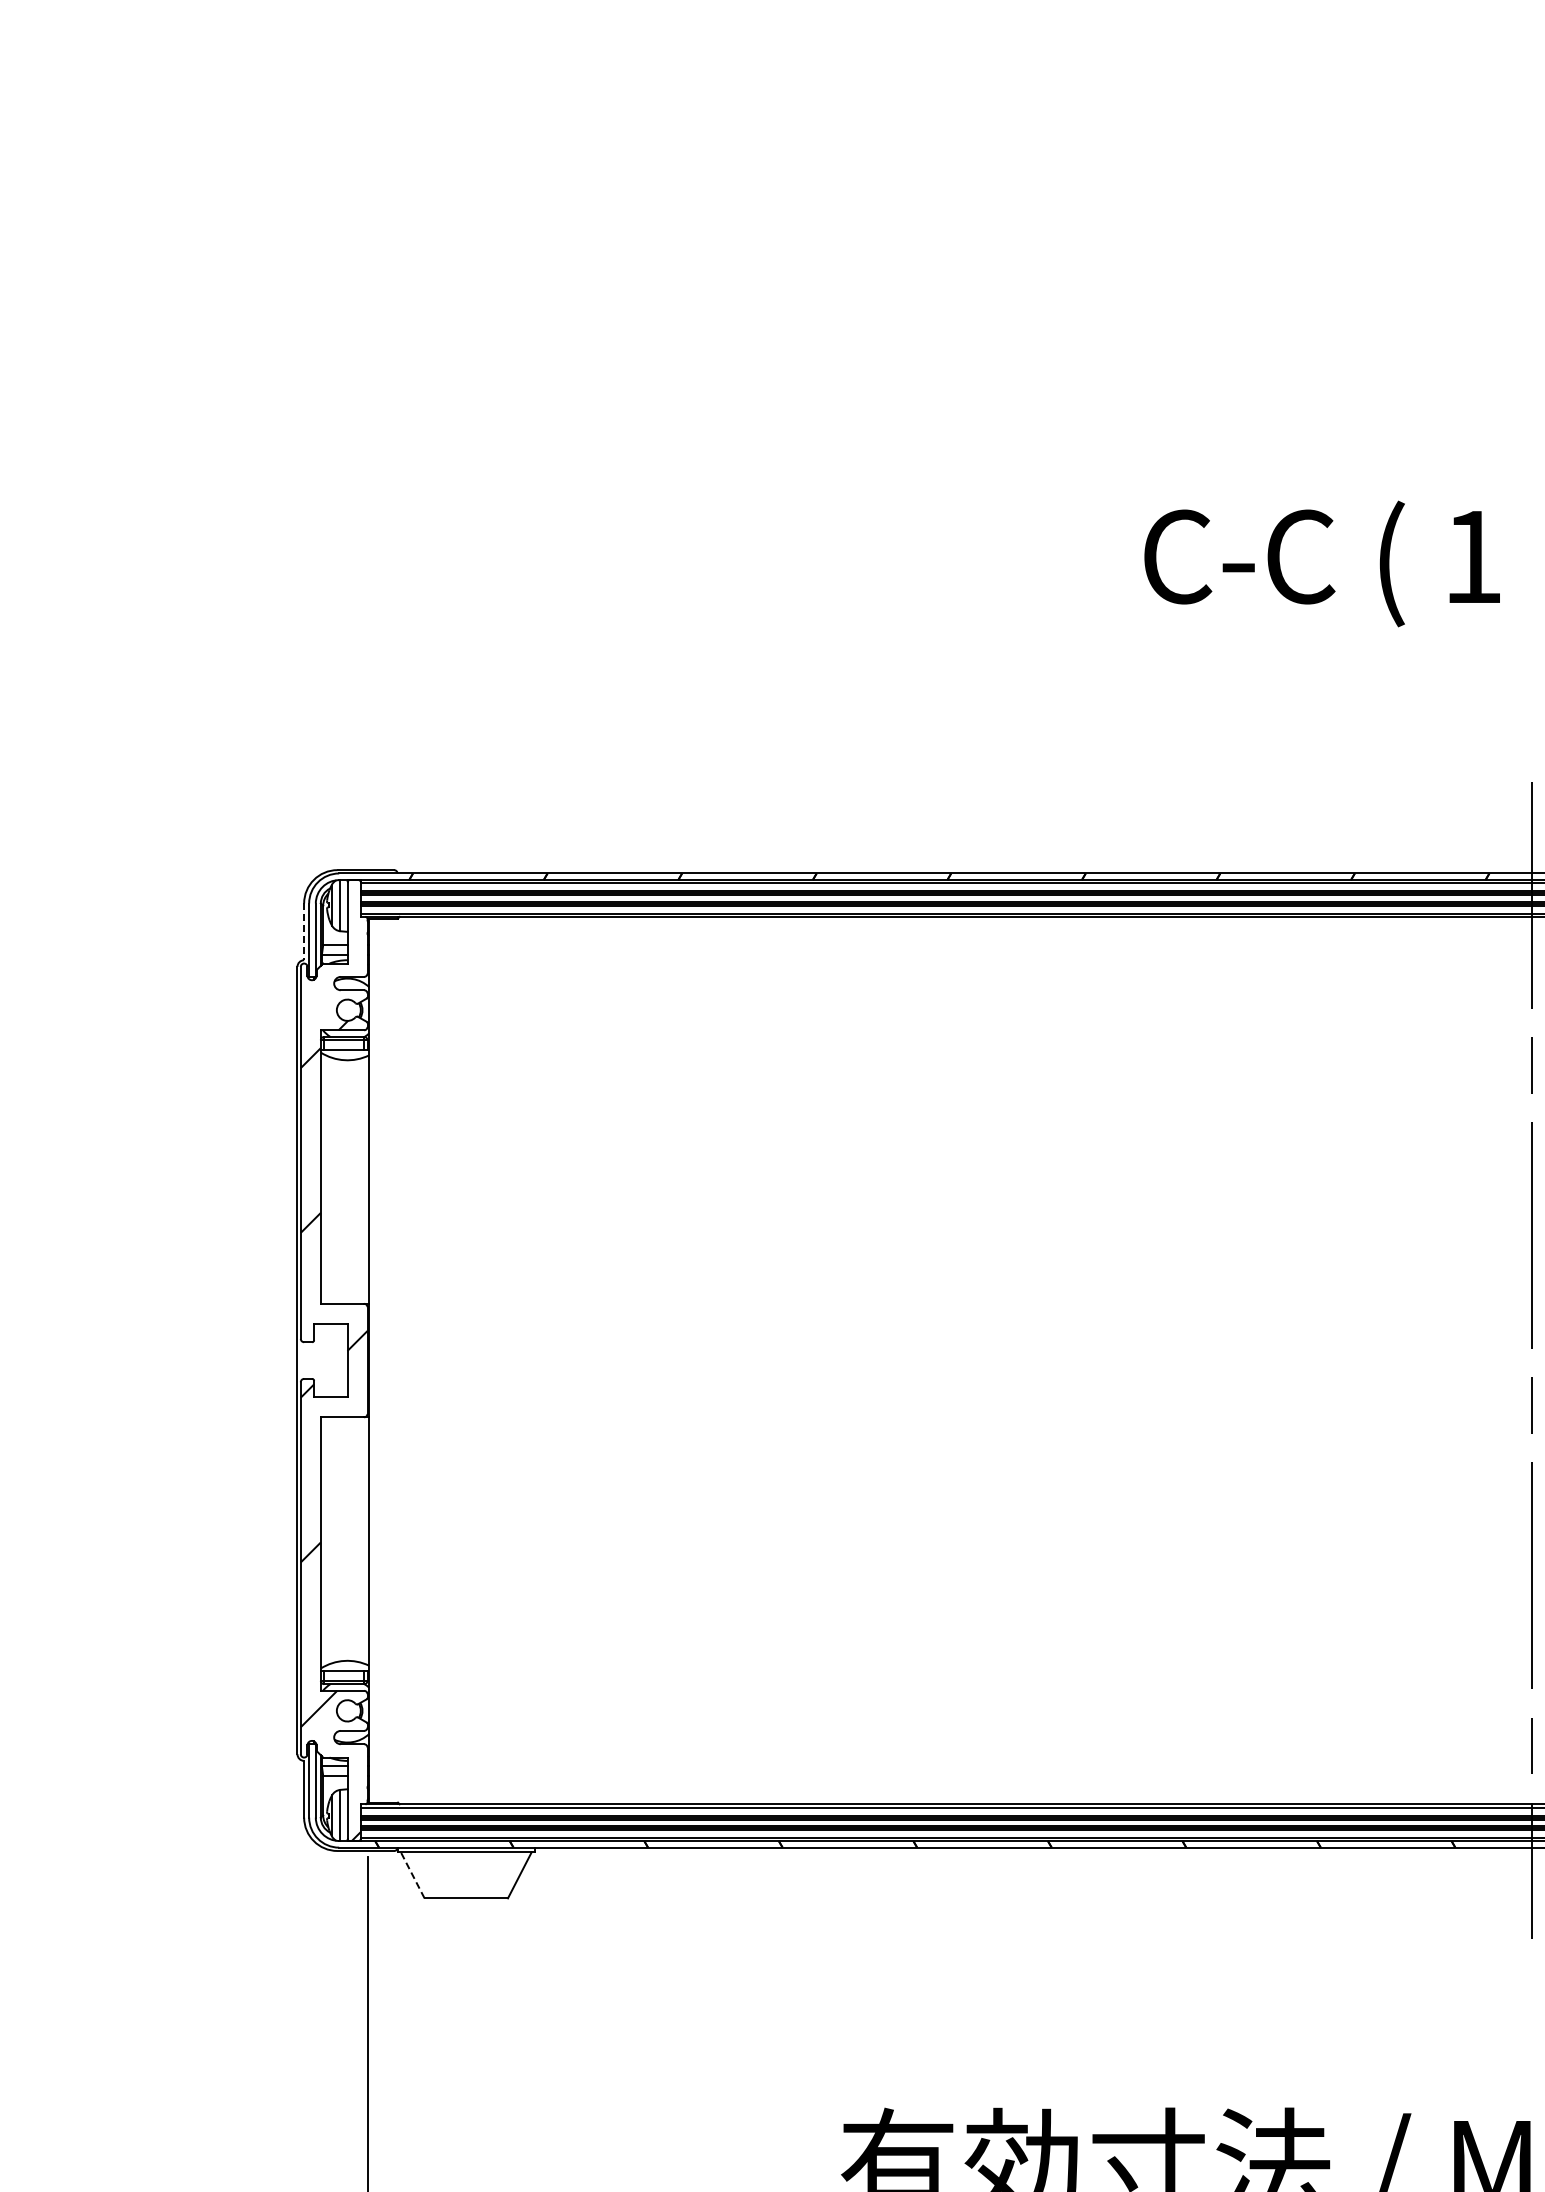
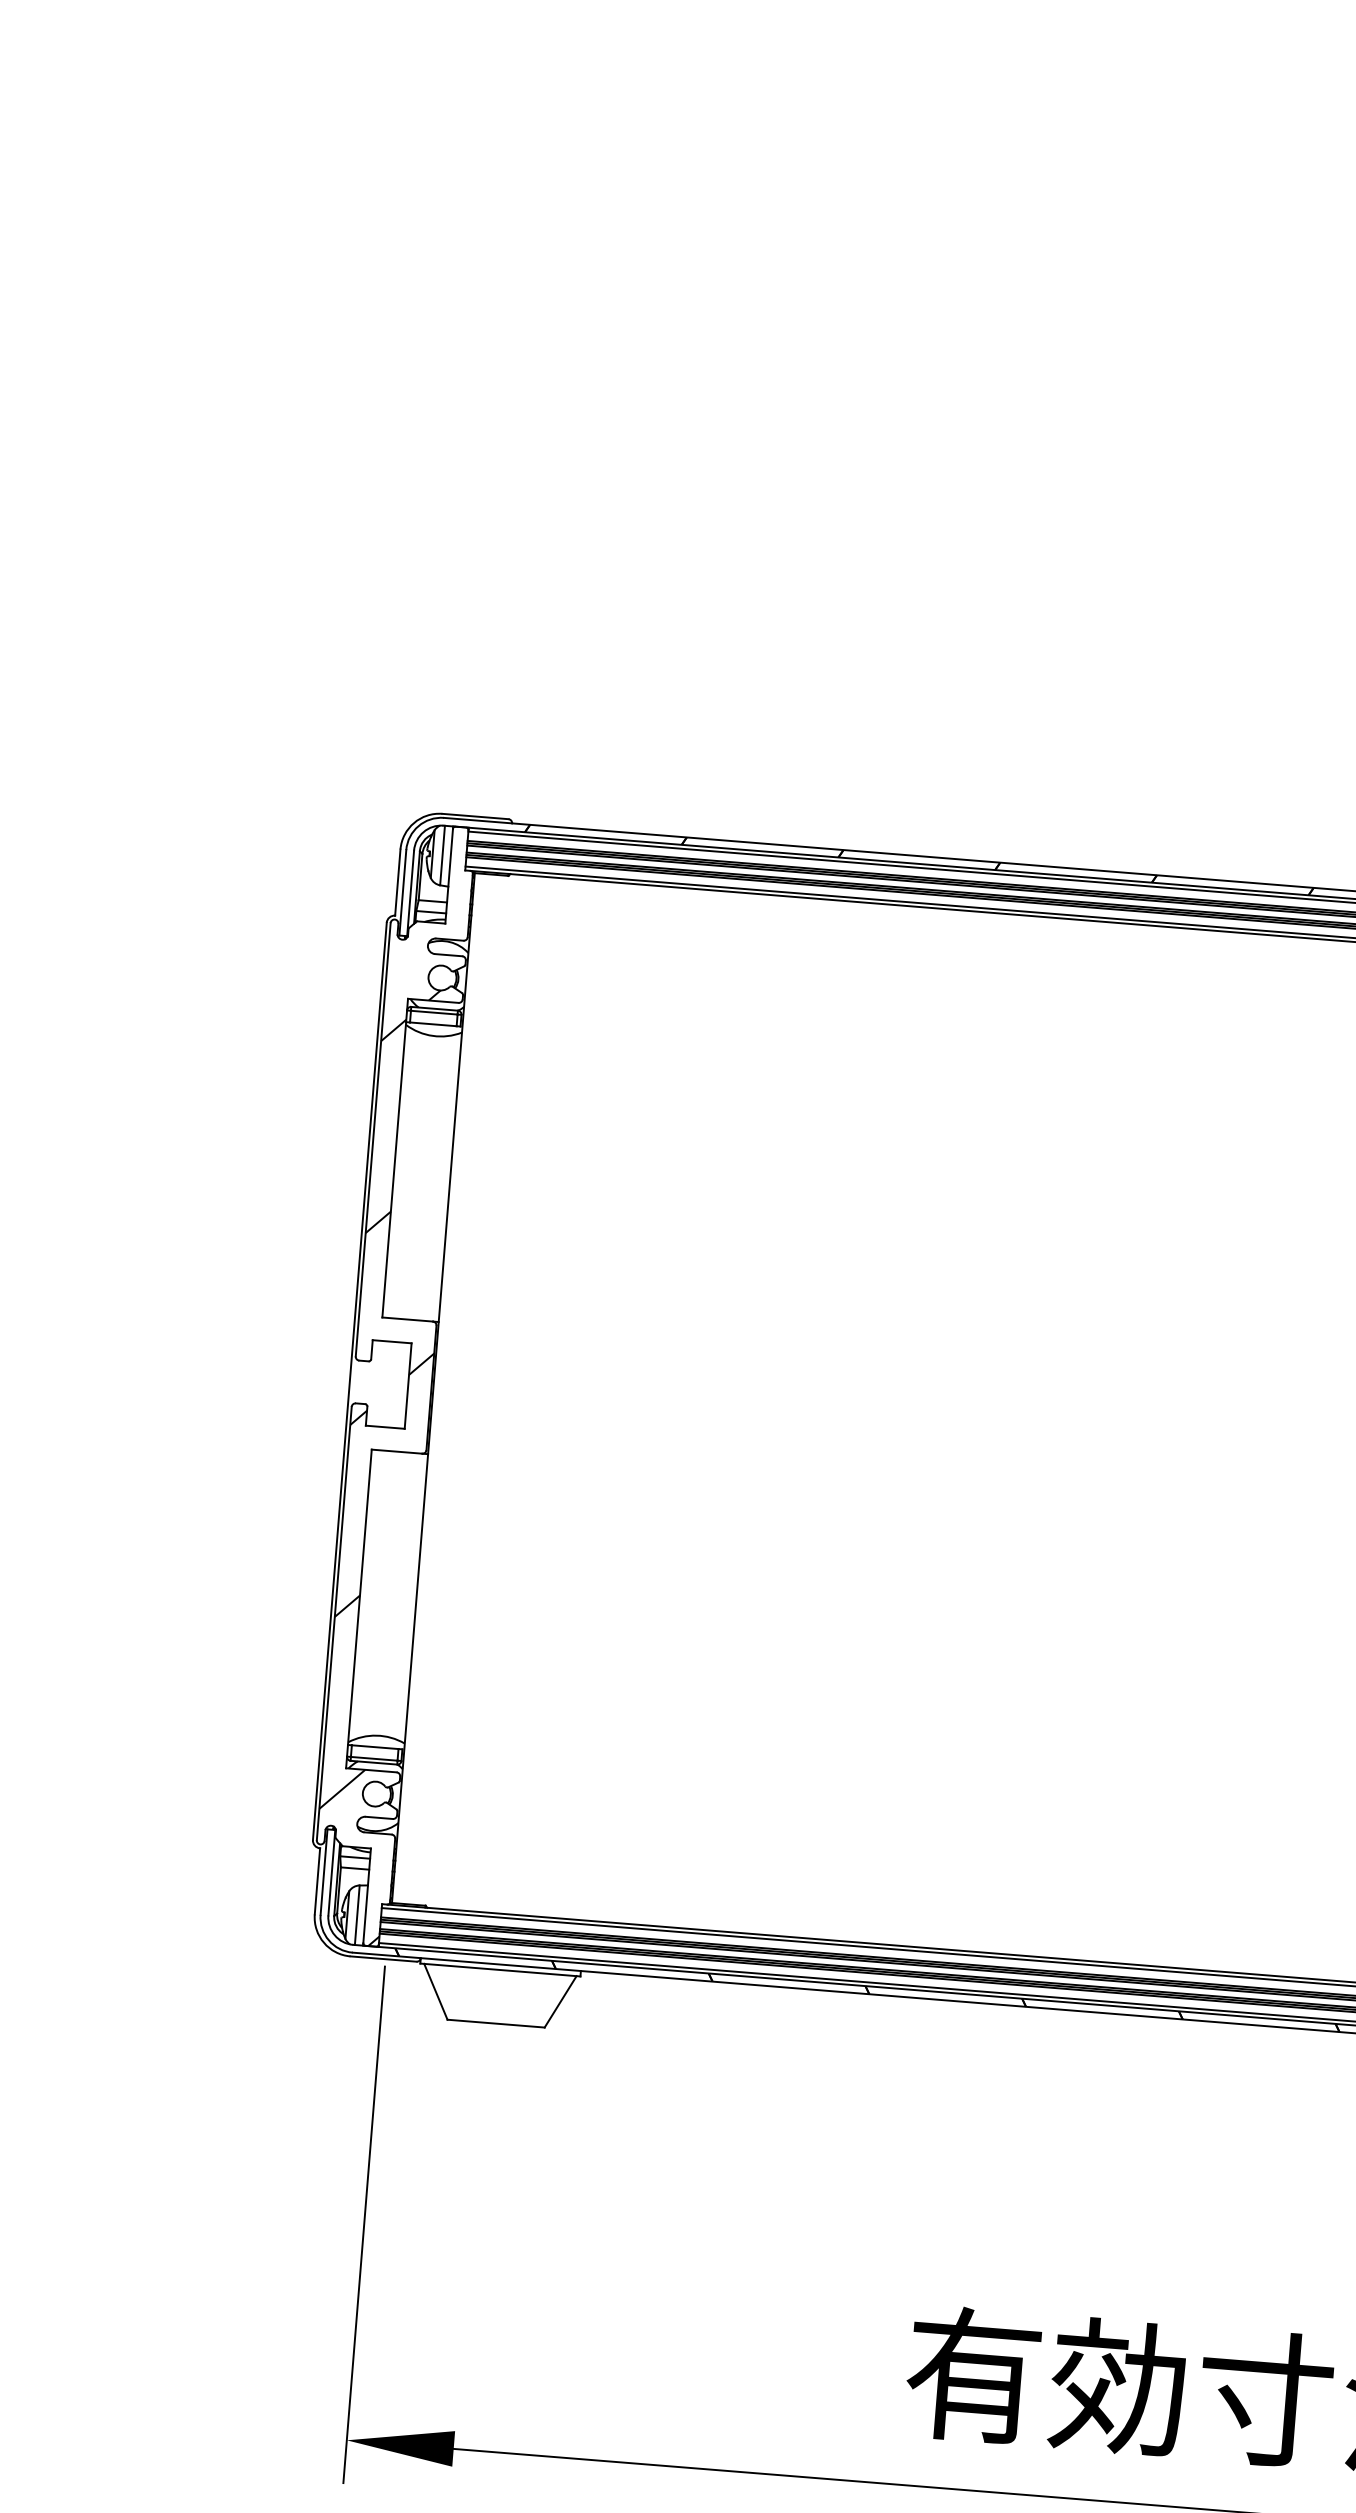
line: (304, 932) -> (398, 883), dashed -> solid
line: (412, 1875) -> (435, 1991), dashed -> solid

